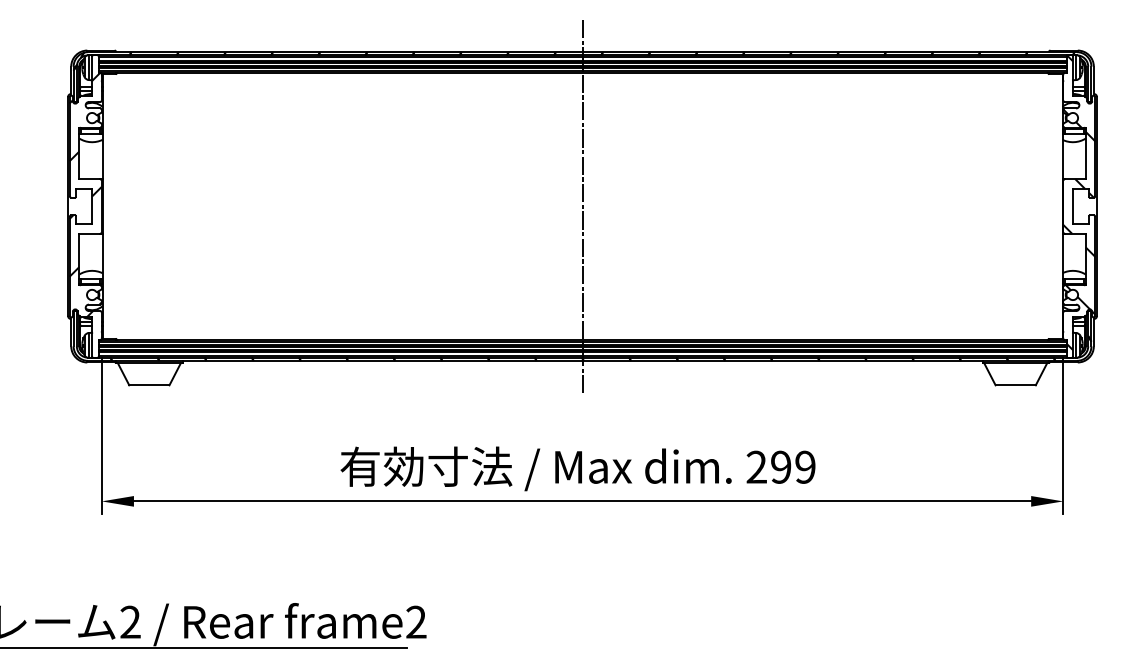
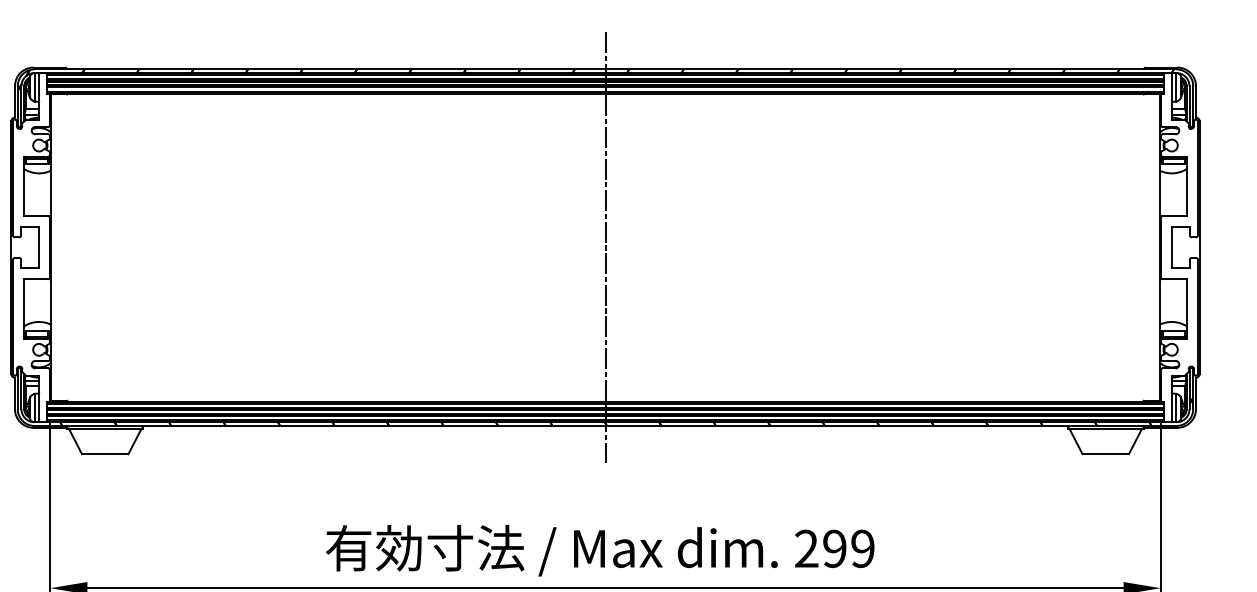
hatch: (85, 195) -> (31, 234), removed
hatch: (1079, 202) -> (1179, 243), removed

